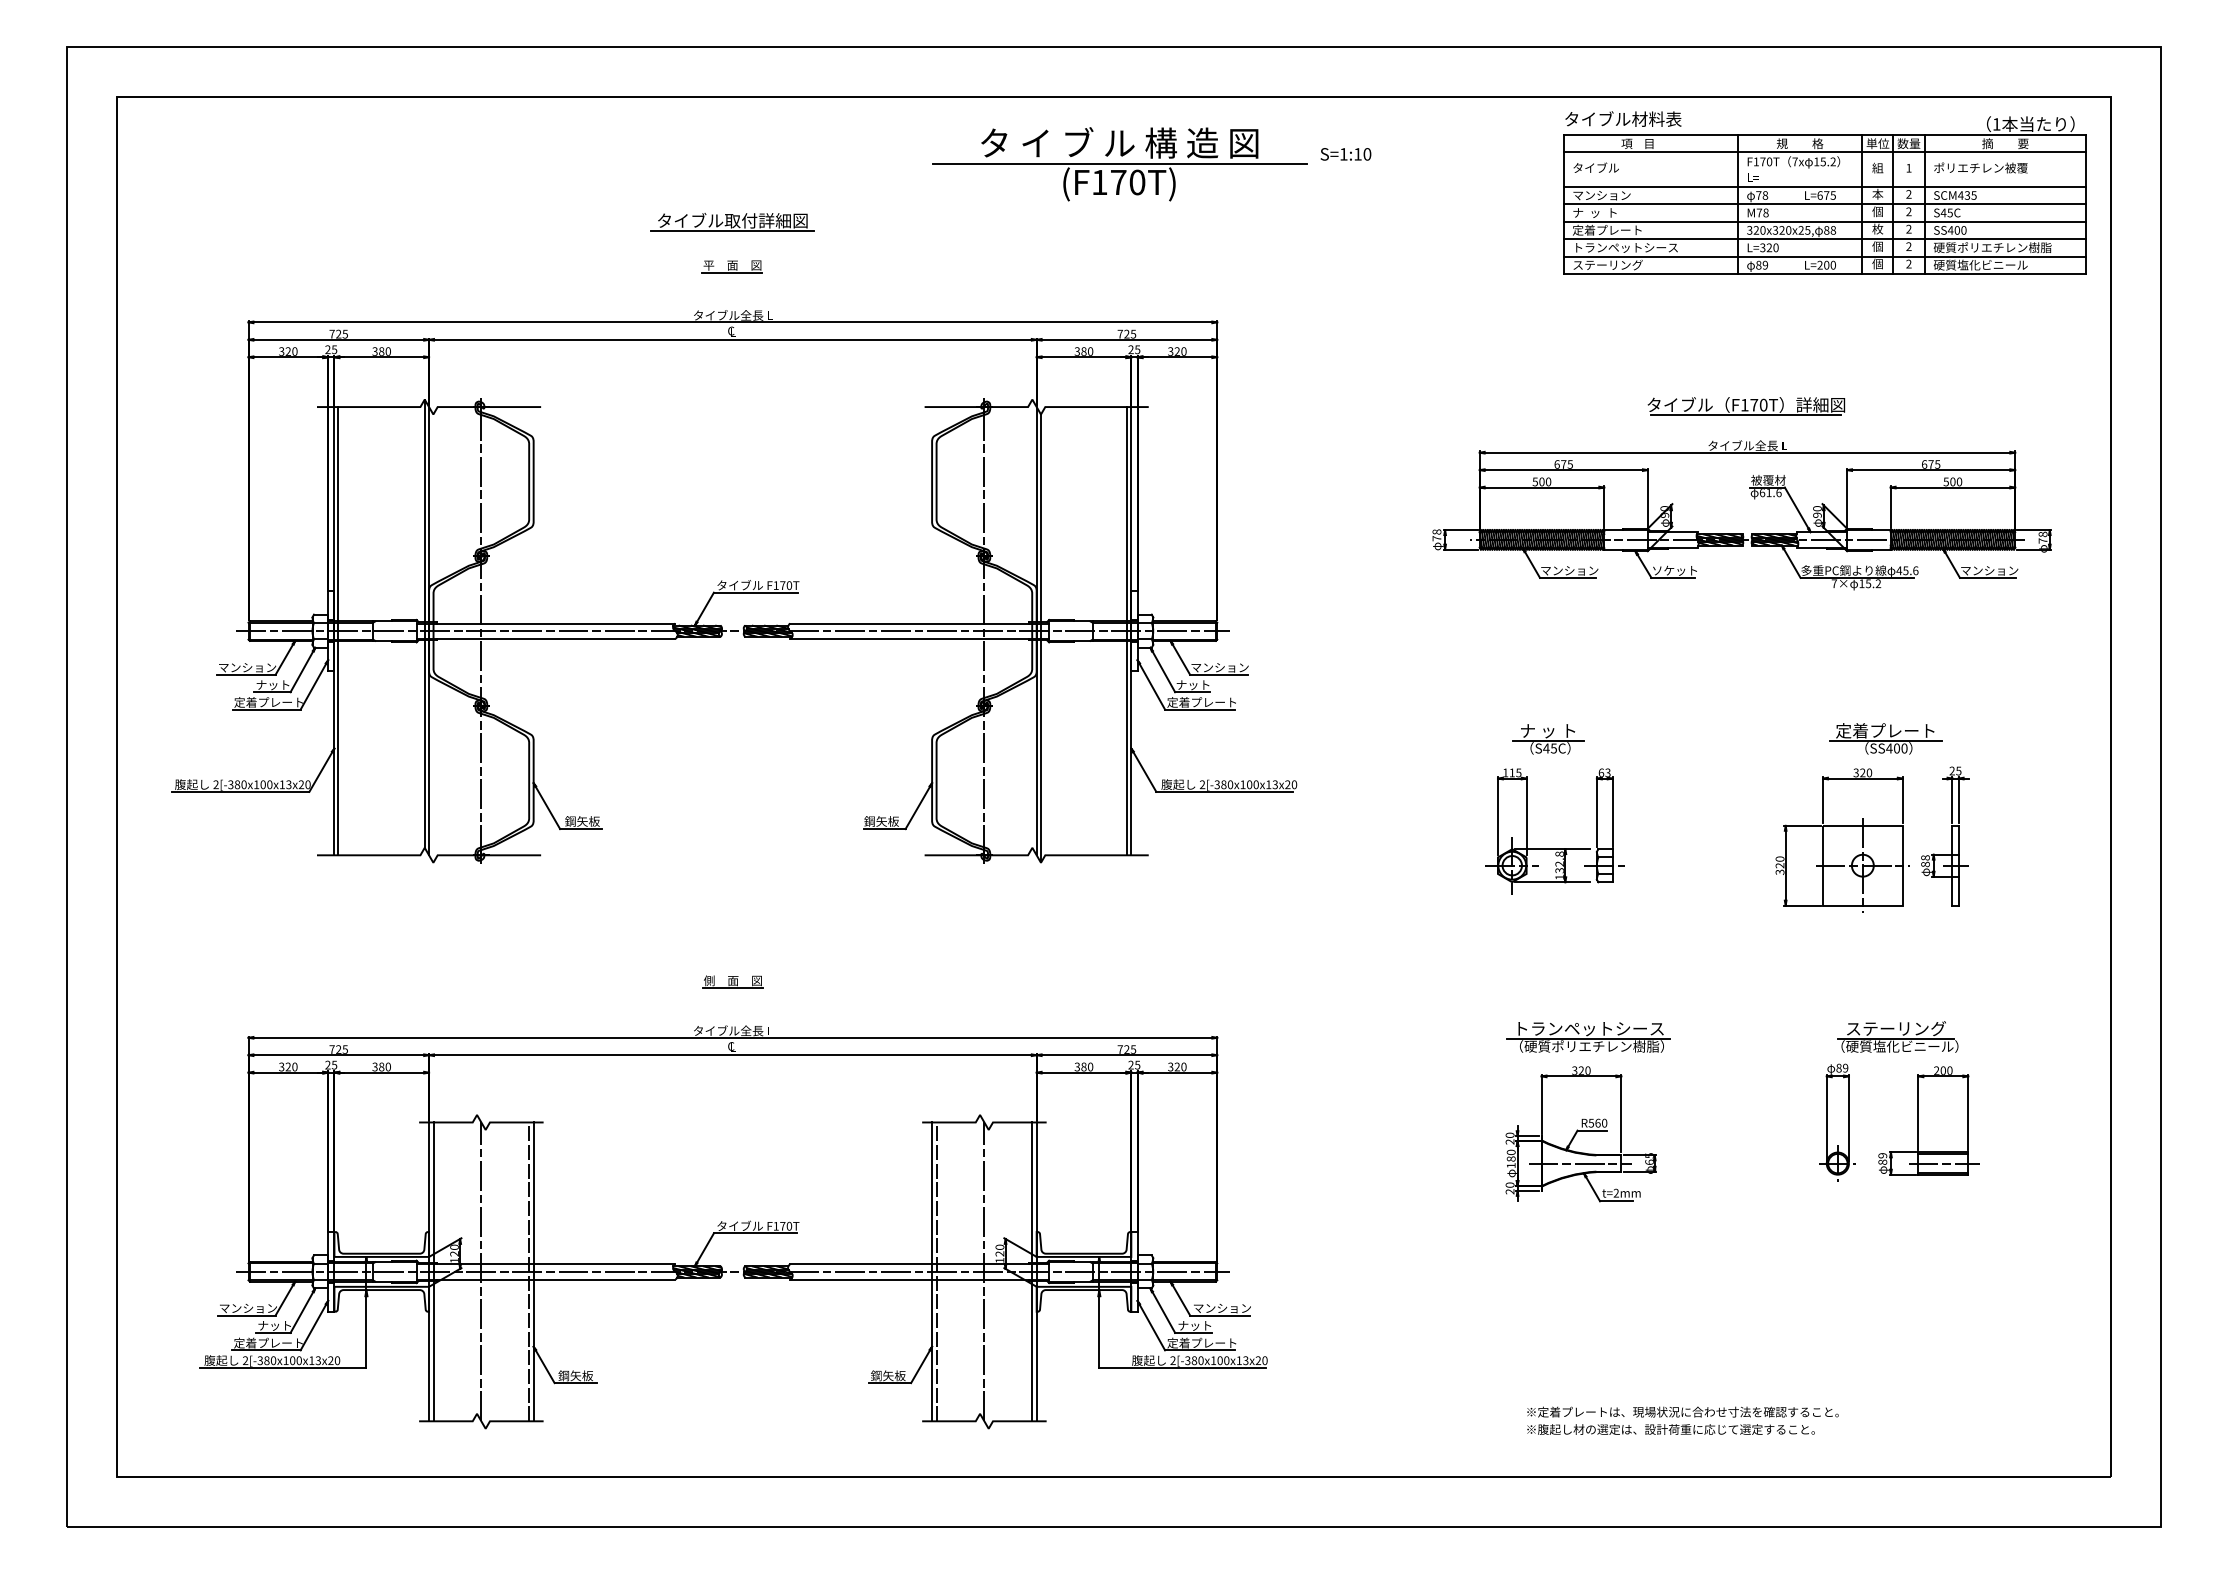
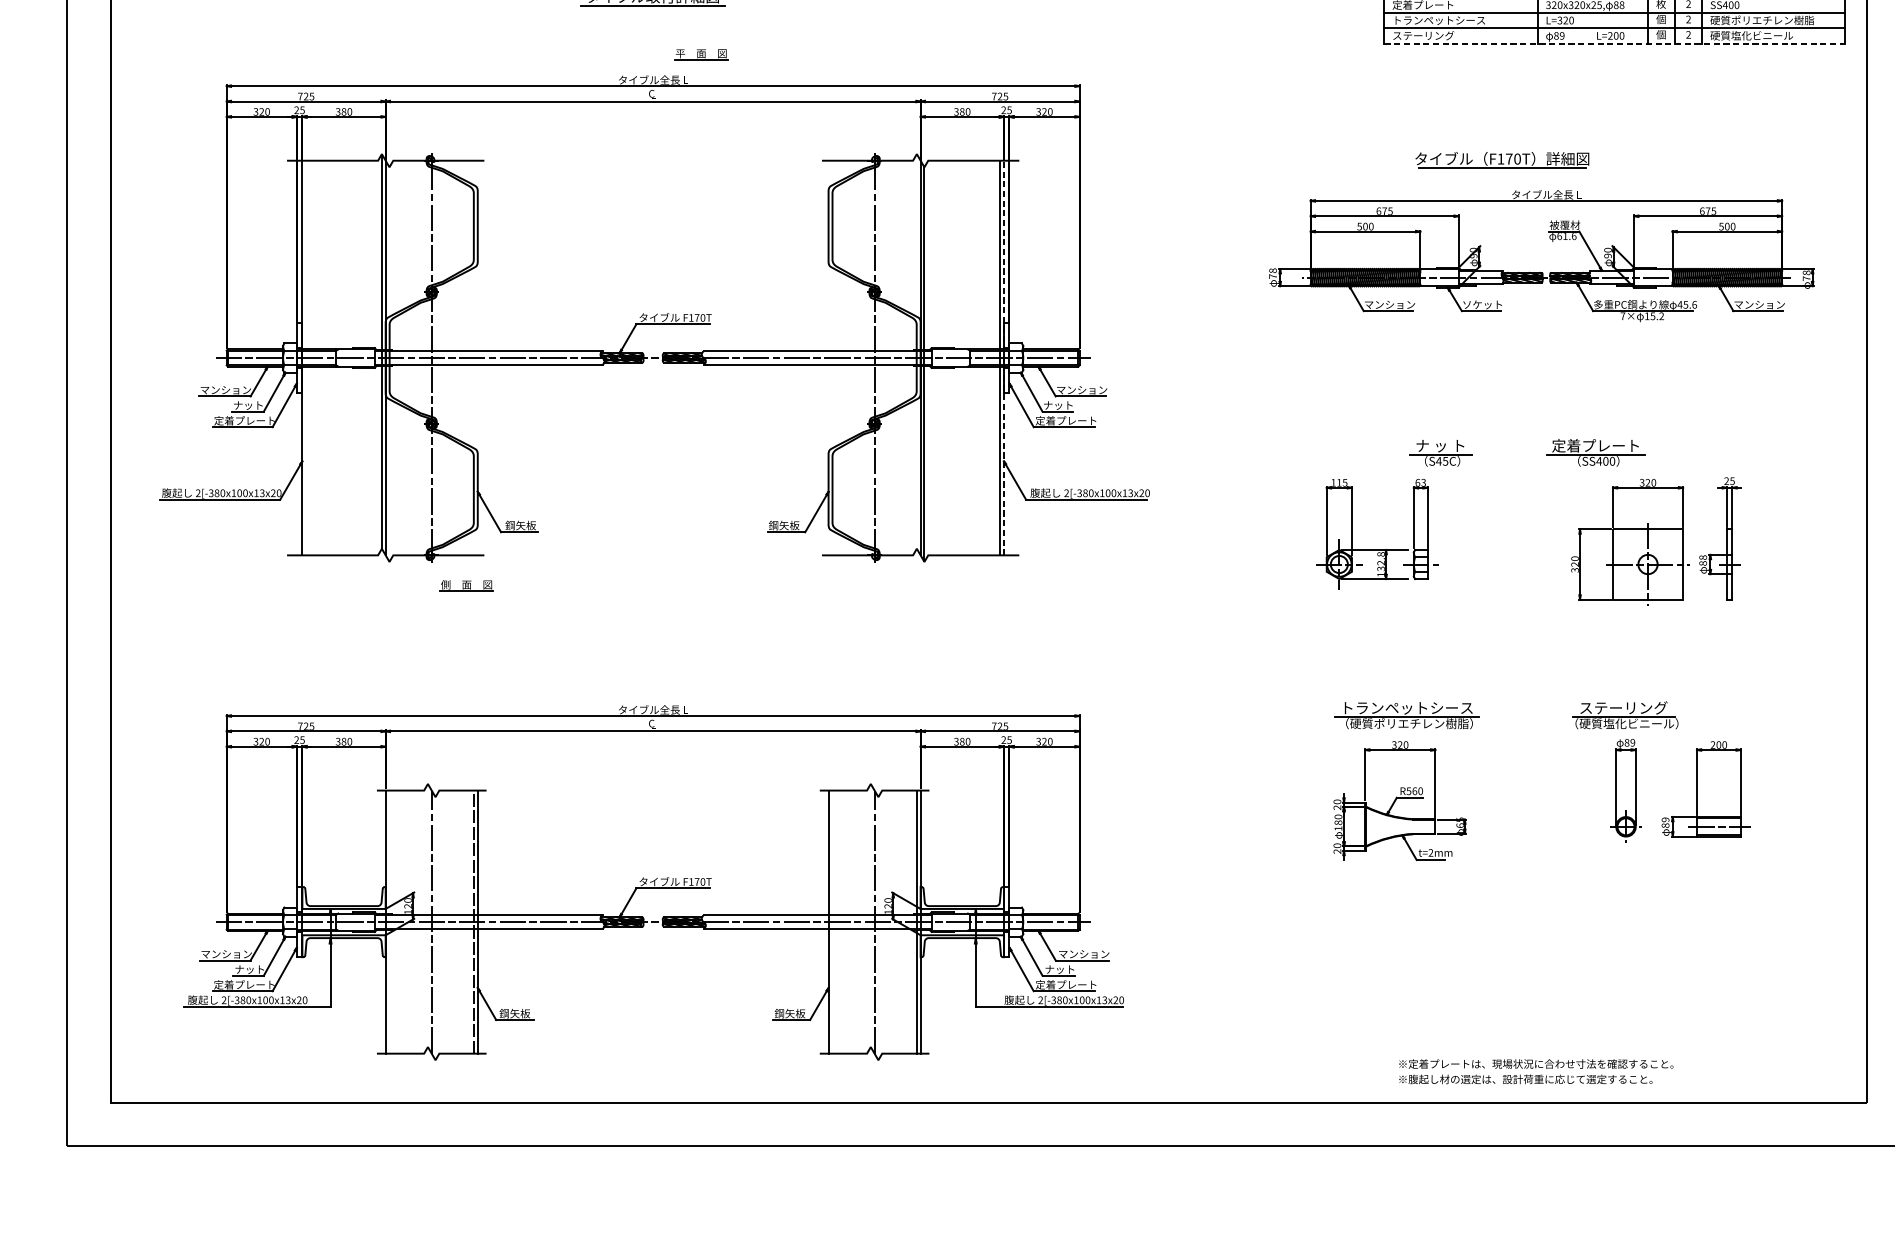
part: (731, 266) -> (700, 54), moved
line: (1825, 274) -> (1615, 44), solid -> dashed
part: (1746, 406) -> (1502, 160), moved
line: (1131, 630) -> (1004, 357), solid -> dashed
line: (338, 631) -> (305, 358), removed
part: (1885, 738) -> (1595, 452), moved
part: (1548, 739) -> (1440, 453), moved
part: (732, 981) -> (466, 585), moved
part: (1897, 1036) -> (1624, 714), moved
line: (1580, 1163) -> (1399, 826), removed
line: (433, 1271) -> (389, 921), removed
line: (936, 1271) -> (832, 921), removed
text: (1682, 1420) -> (1535, 1071), moved

